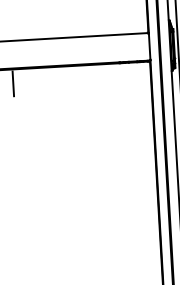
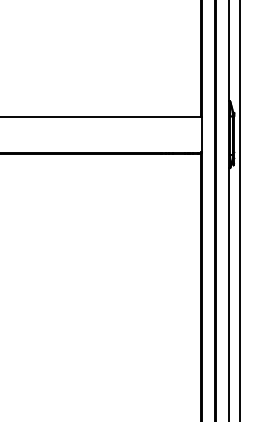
line: (13, 83) -> (19, 172), removed

